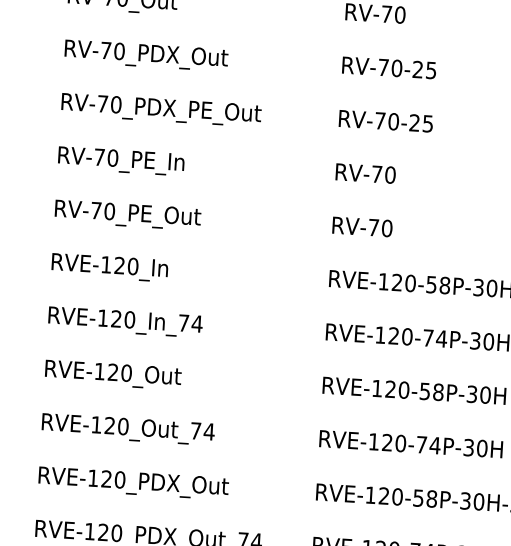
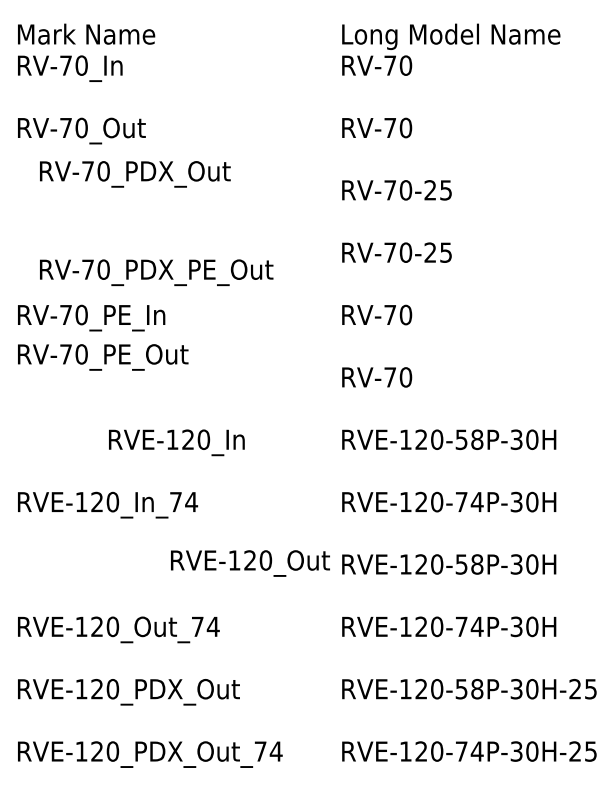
text: (146, 55) -> (135, 174), moved
text: (161, 109) -> (156, 272), moved
text: (128, 215) -> (103, 357), moved
text: (109, 267) -> (176, 442), moved
text: (113, 375) -> (250, 563), moved

